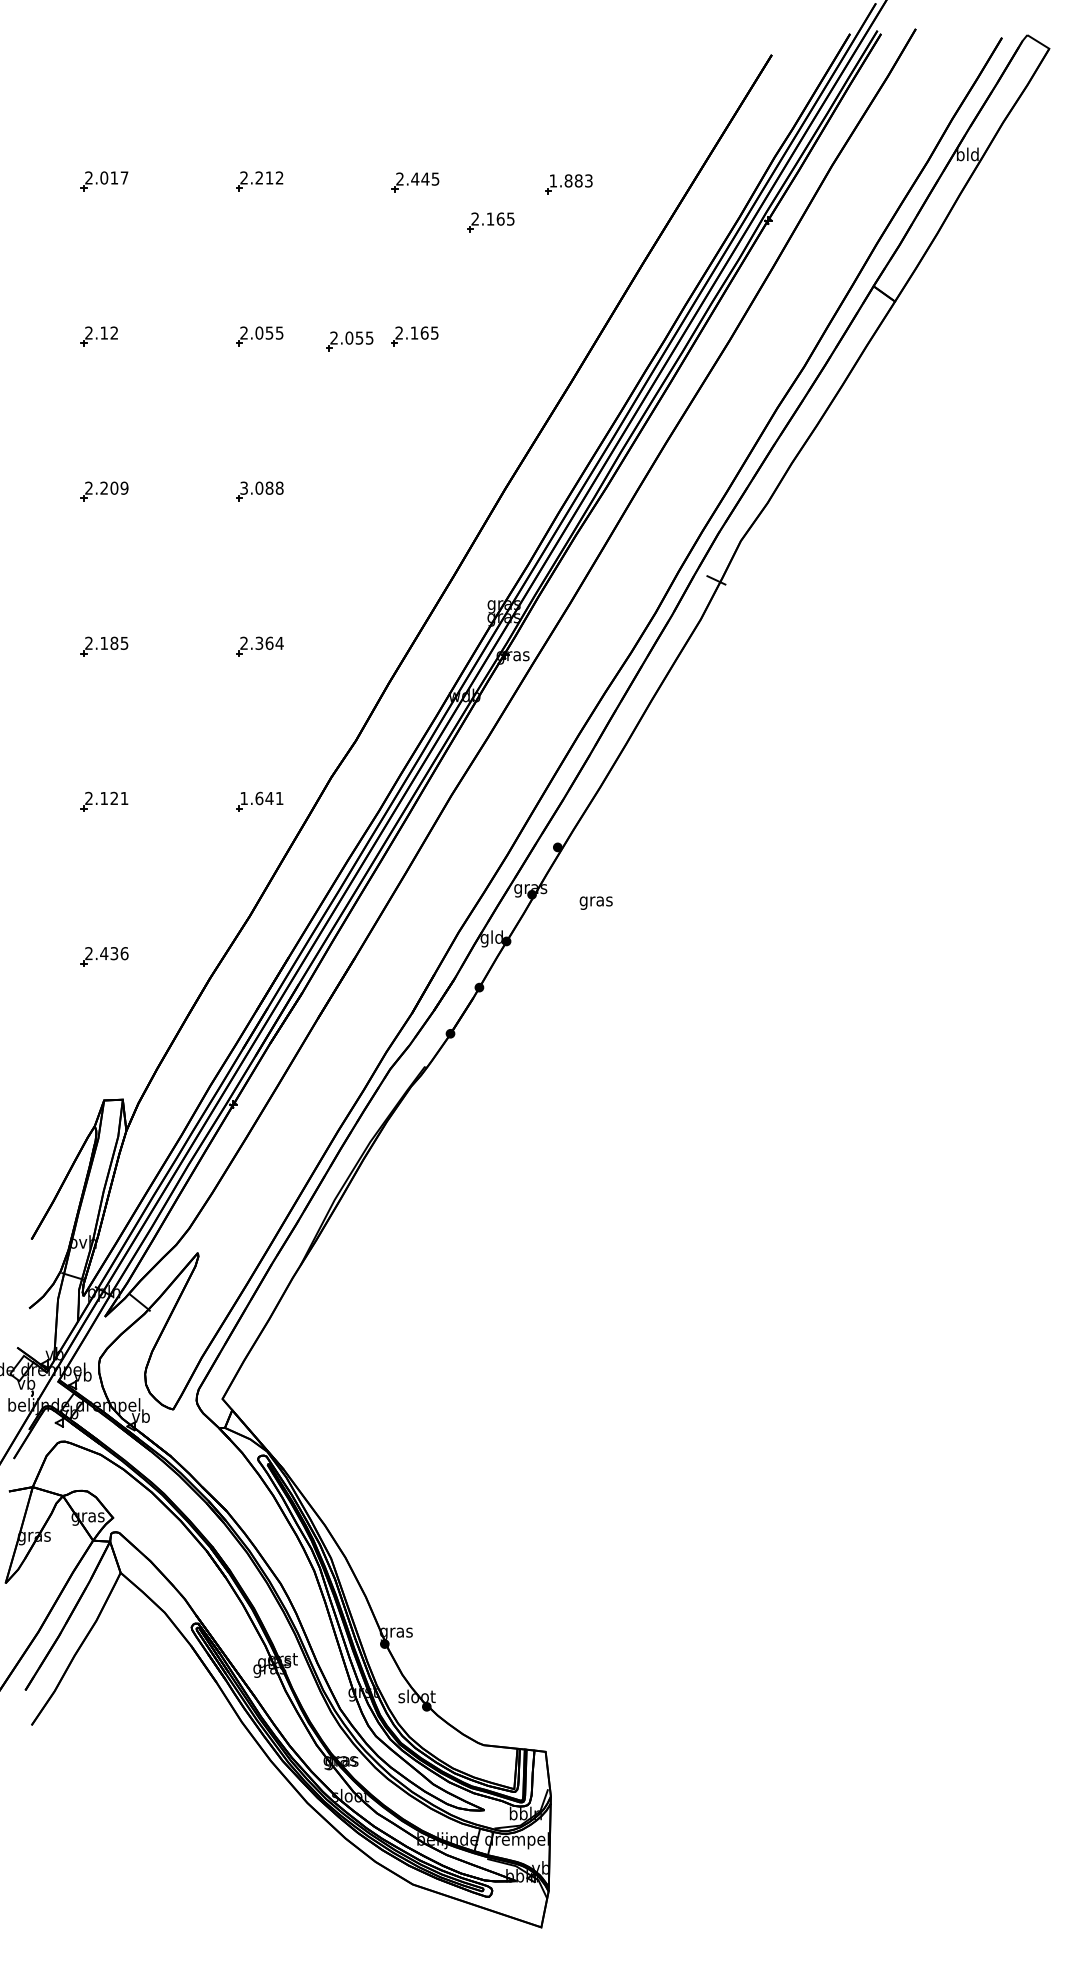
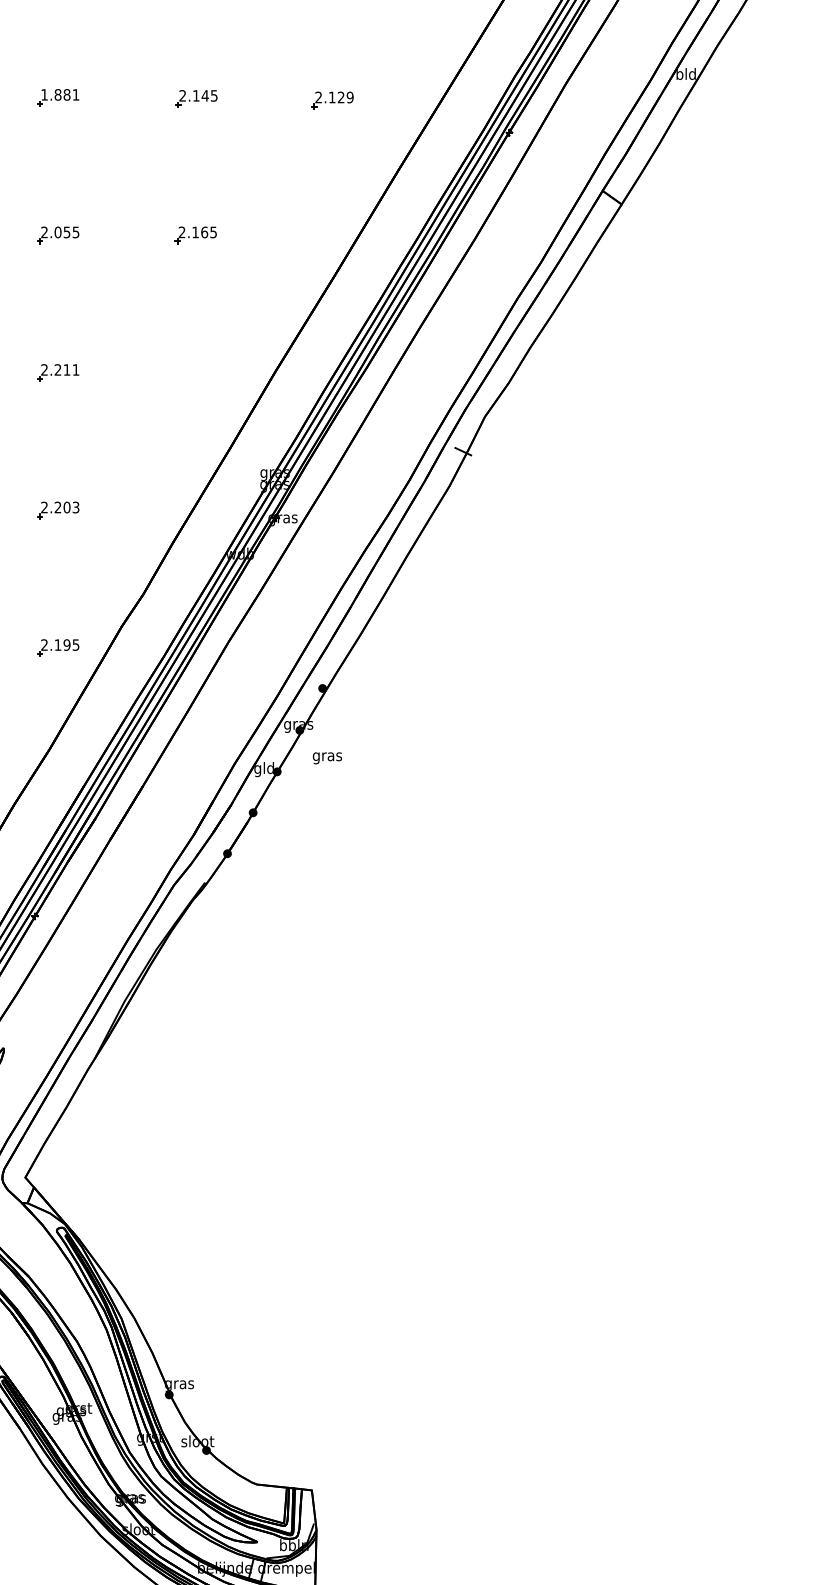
text: (261, 177) -> (59, 94), 2.212 -> 1.881
text: (415, 178) -> (196, 95), 2.445 -> 2.145
text: (570, 180) -> (333, 97), 1.883 -> 2.129
part: (490, 222) -> (262, 134), removed
part: (349, 341) -> (137, 239), removed
text: (261, 487) -> (59, 369), 3.088 -> 2.211
text: (269, 642) -> (67, 506), 2.364 -> 2.203
text: (261, 798) -> (59, 645), 1.641 -> 2.195
text: (595, 902) -> (326, 757), moved

